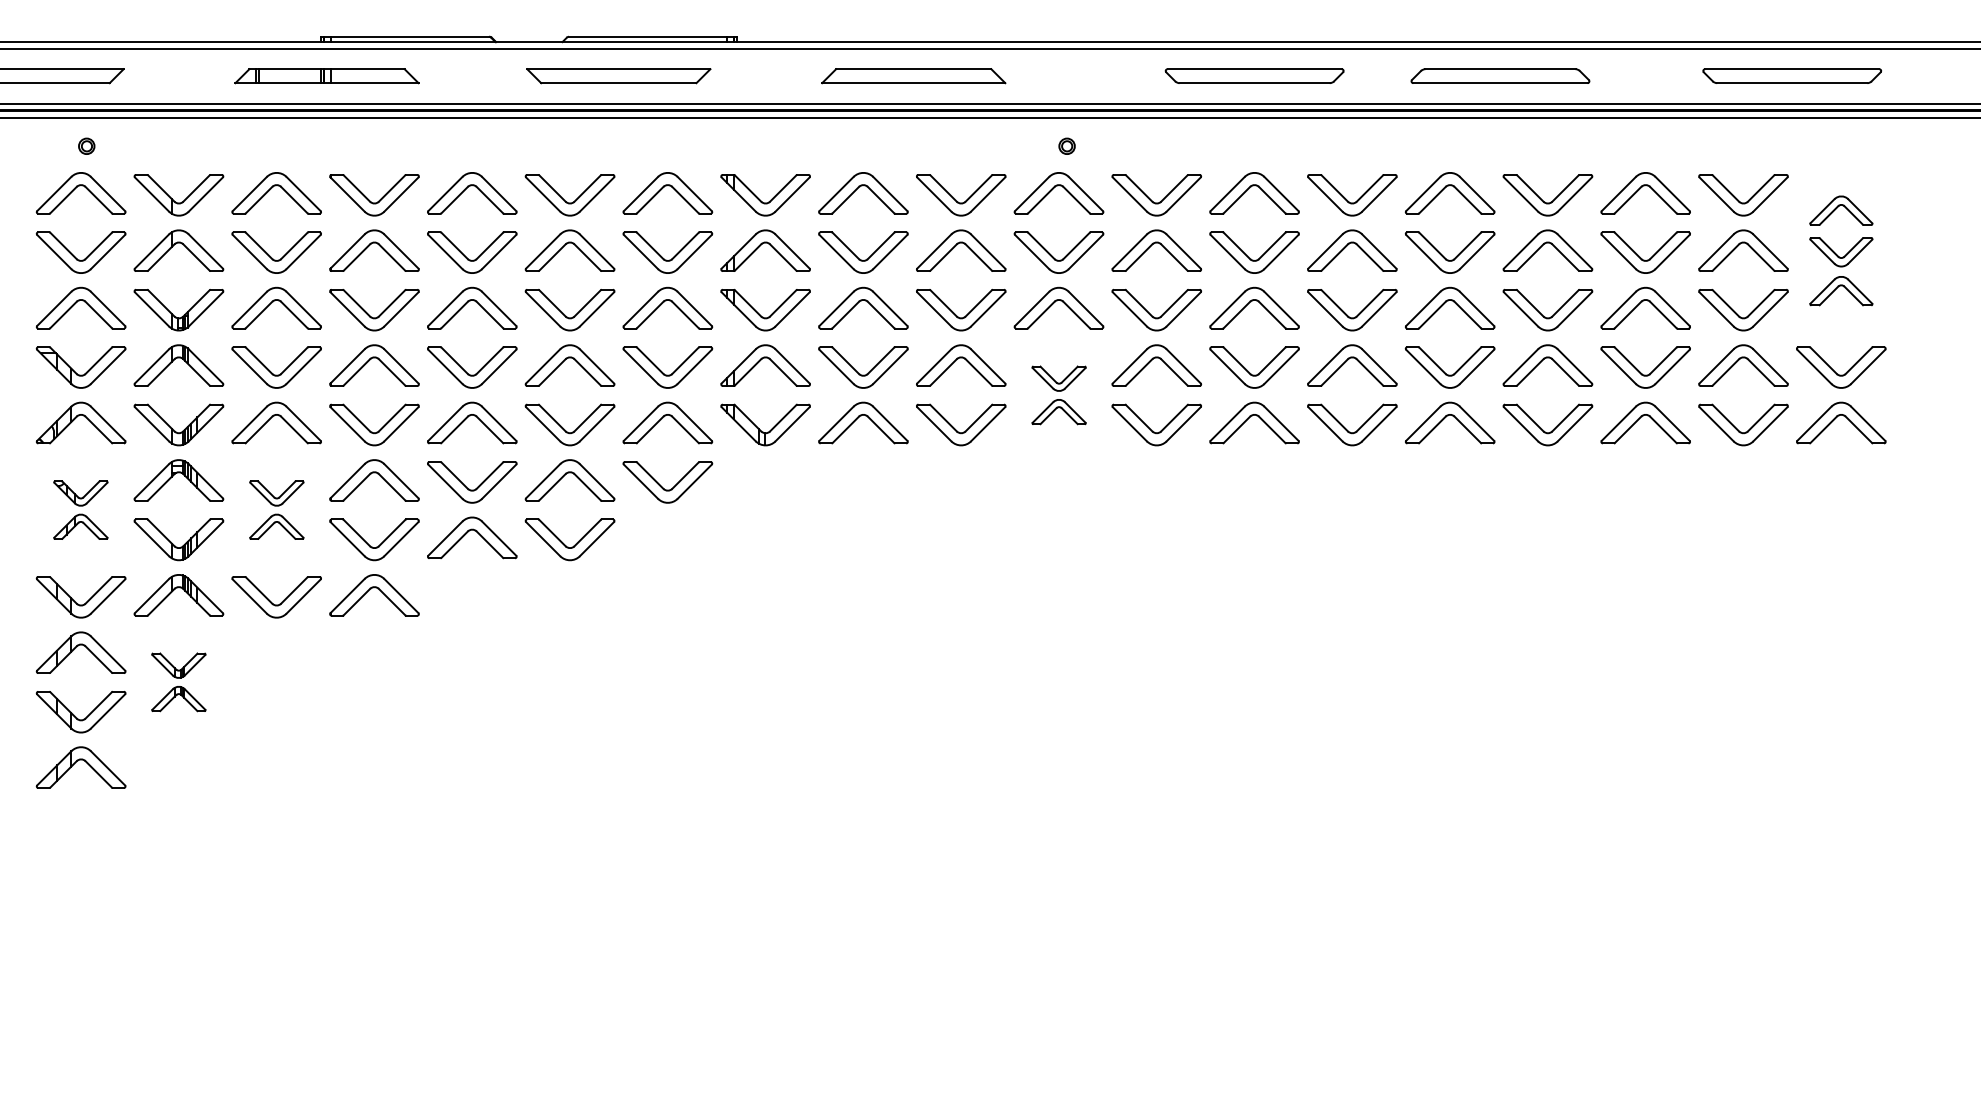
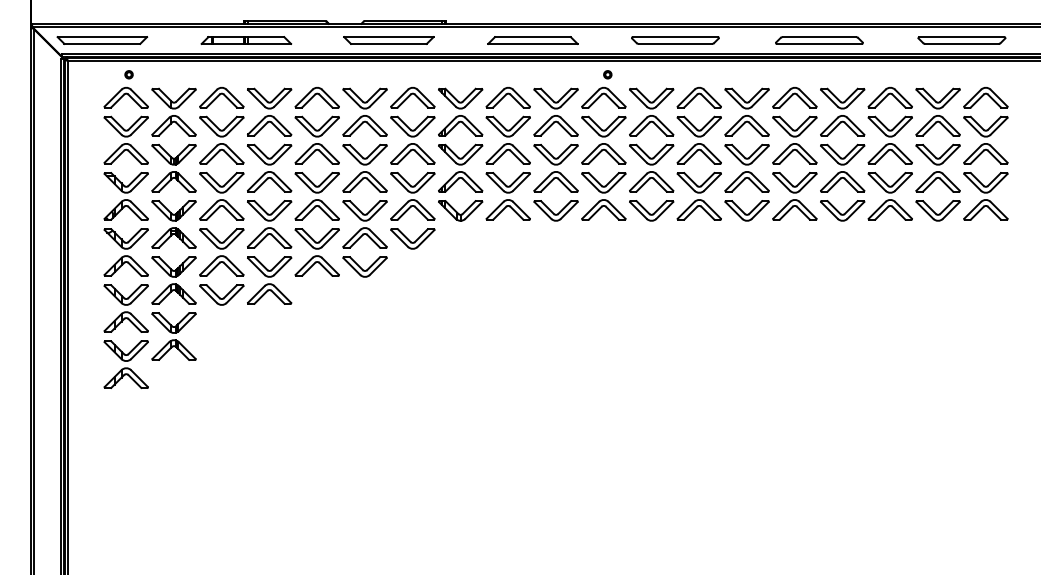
part: (1254, 76) -> (675, 40), moved
part: (1840, 250) -> (985, 125), size x1.43
part: (1058, 395) -> (603, 196), size x1.67
part: (79, 510) -> (125, 252), size x1.67
part: (276, 510) -> (221, 252), size x1.67
part: (177, 682) -> (173, 336), size x1.67

